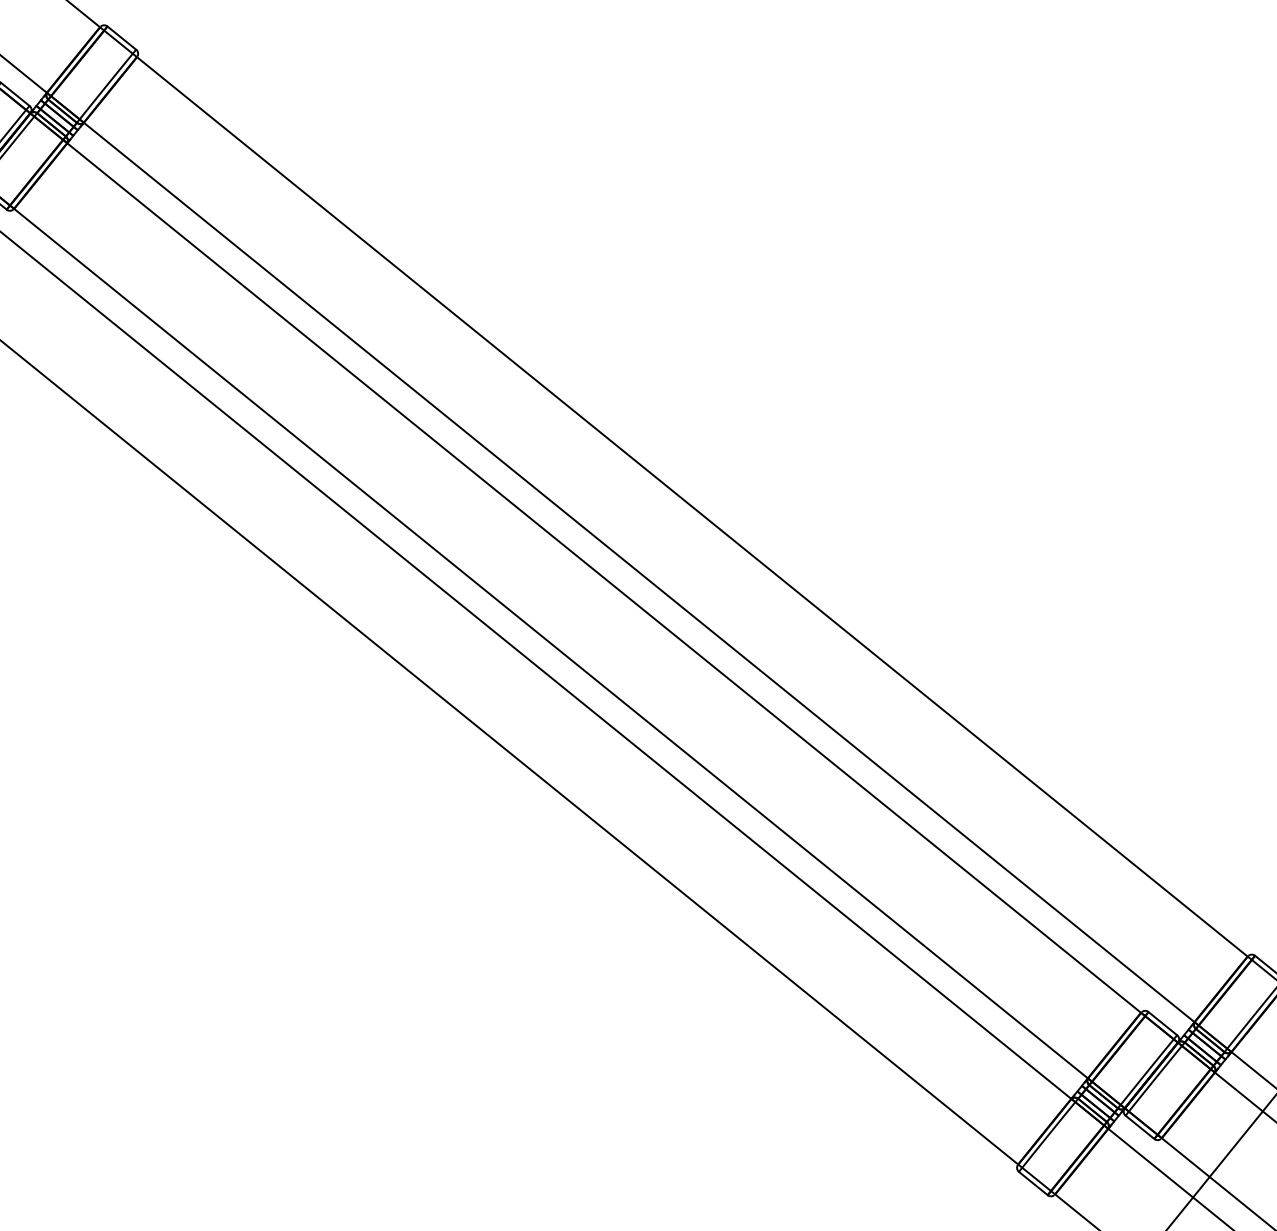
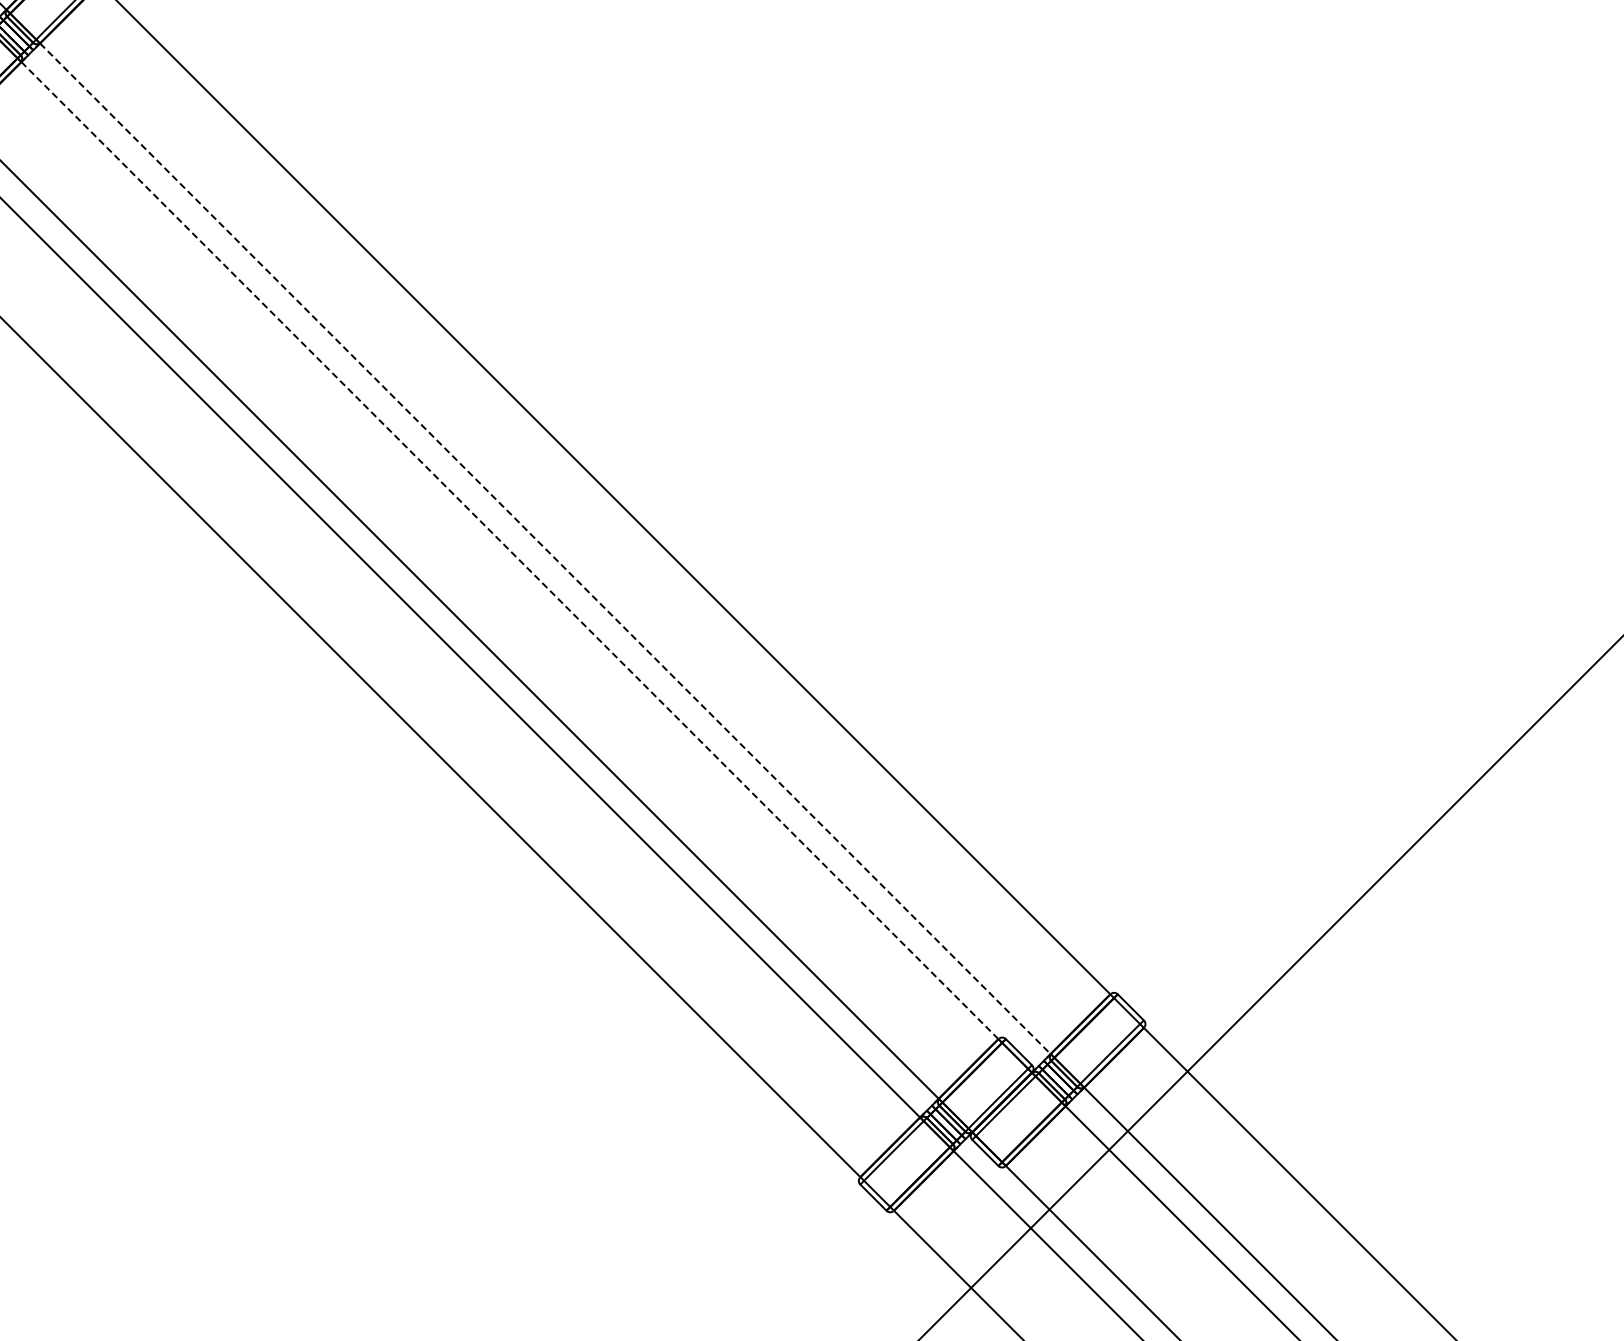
line: (639, 572) -> (545, 548), solid -> dashed
line: (603, 577) -> (509, 550), solid -> dashed

